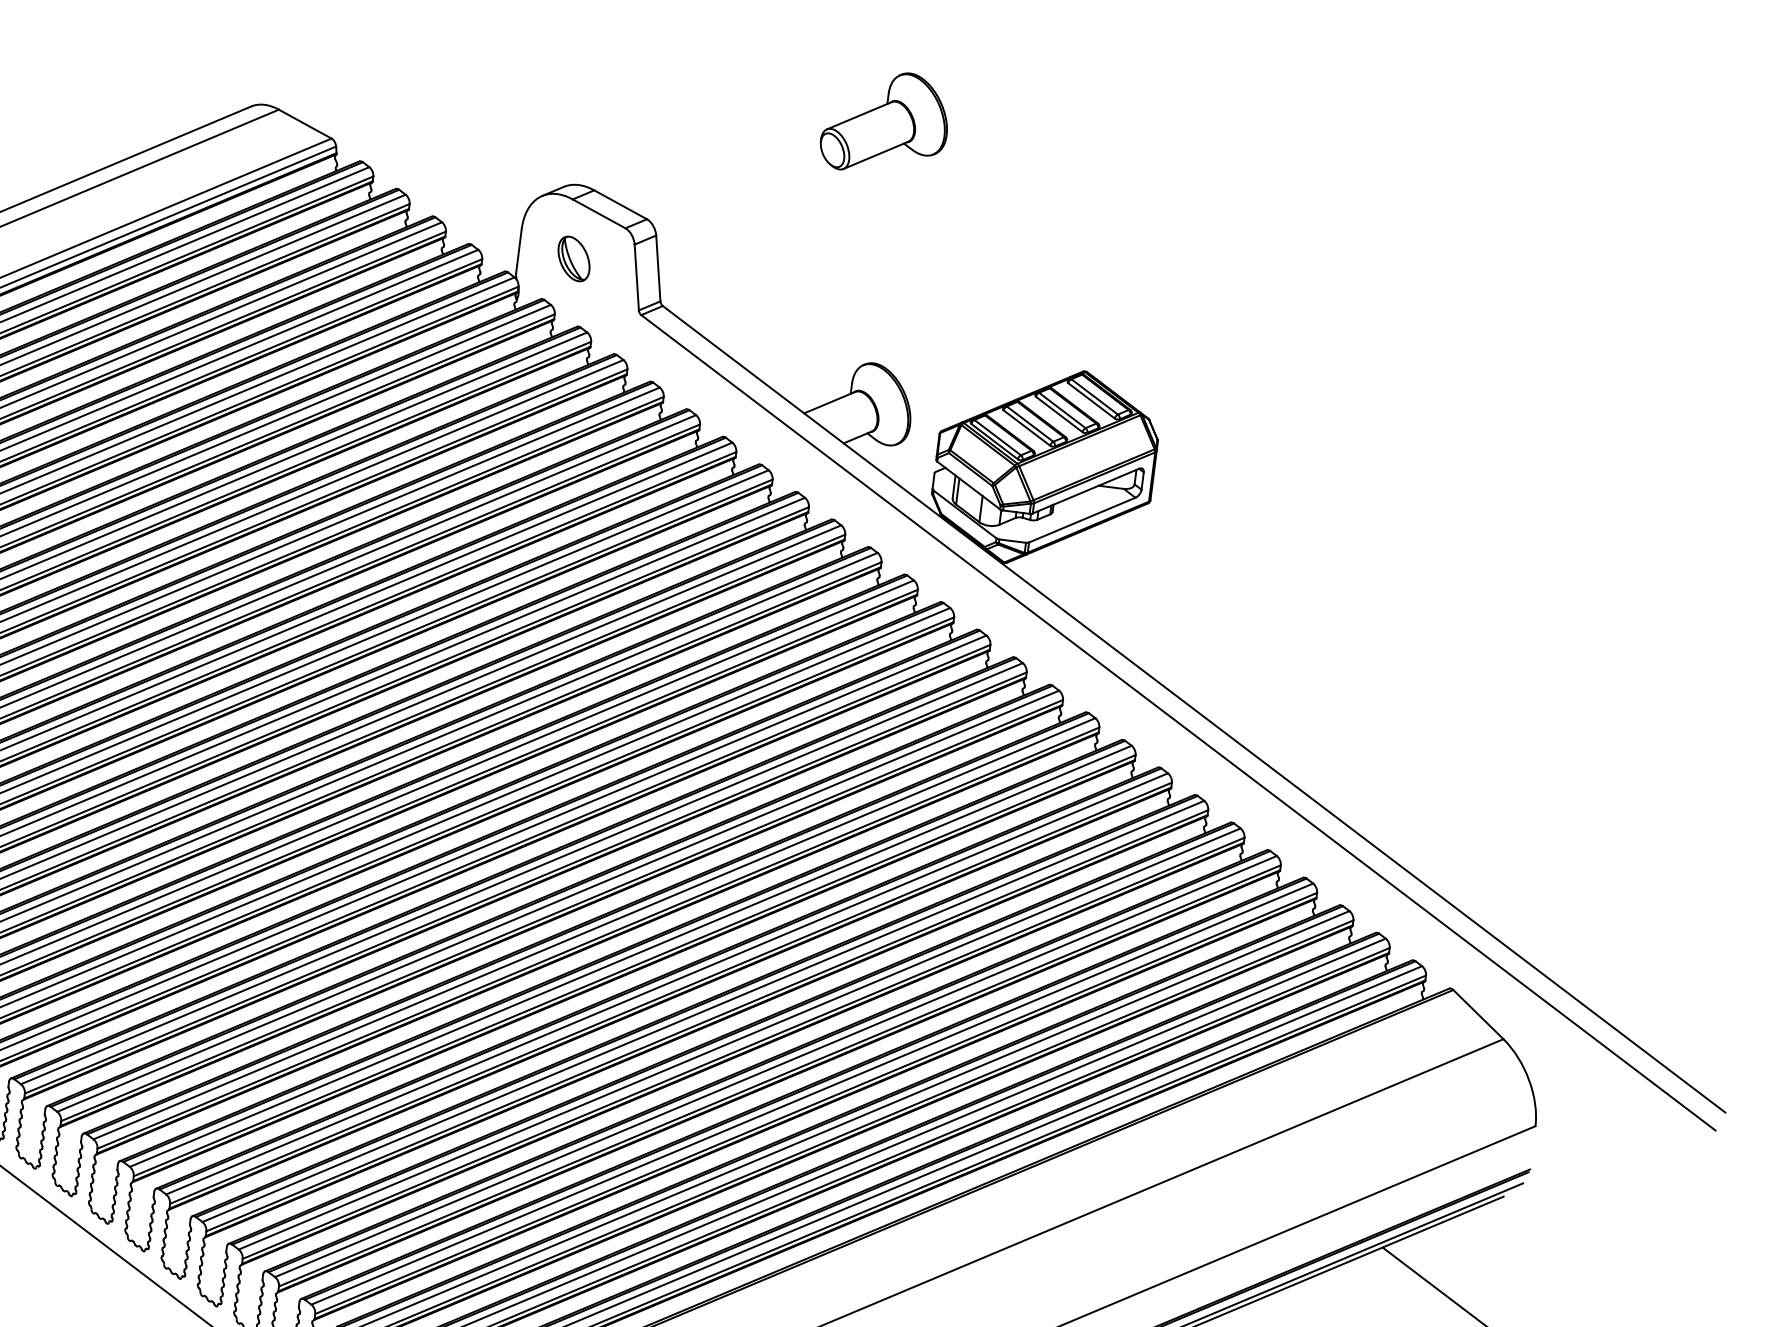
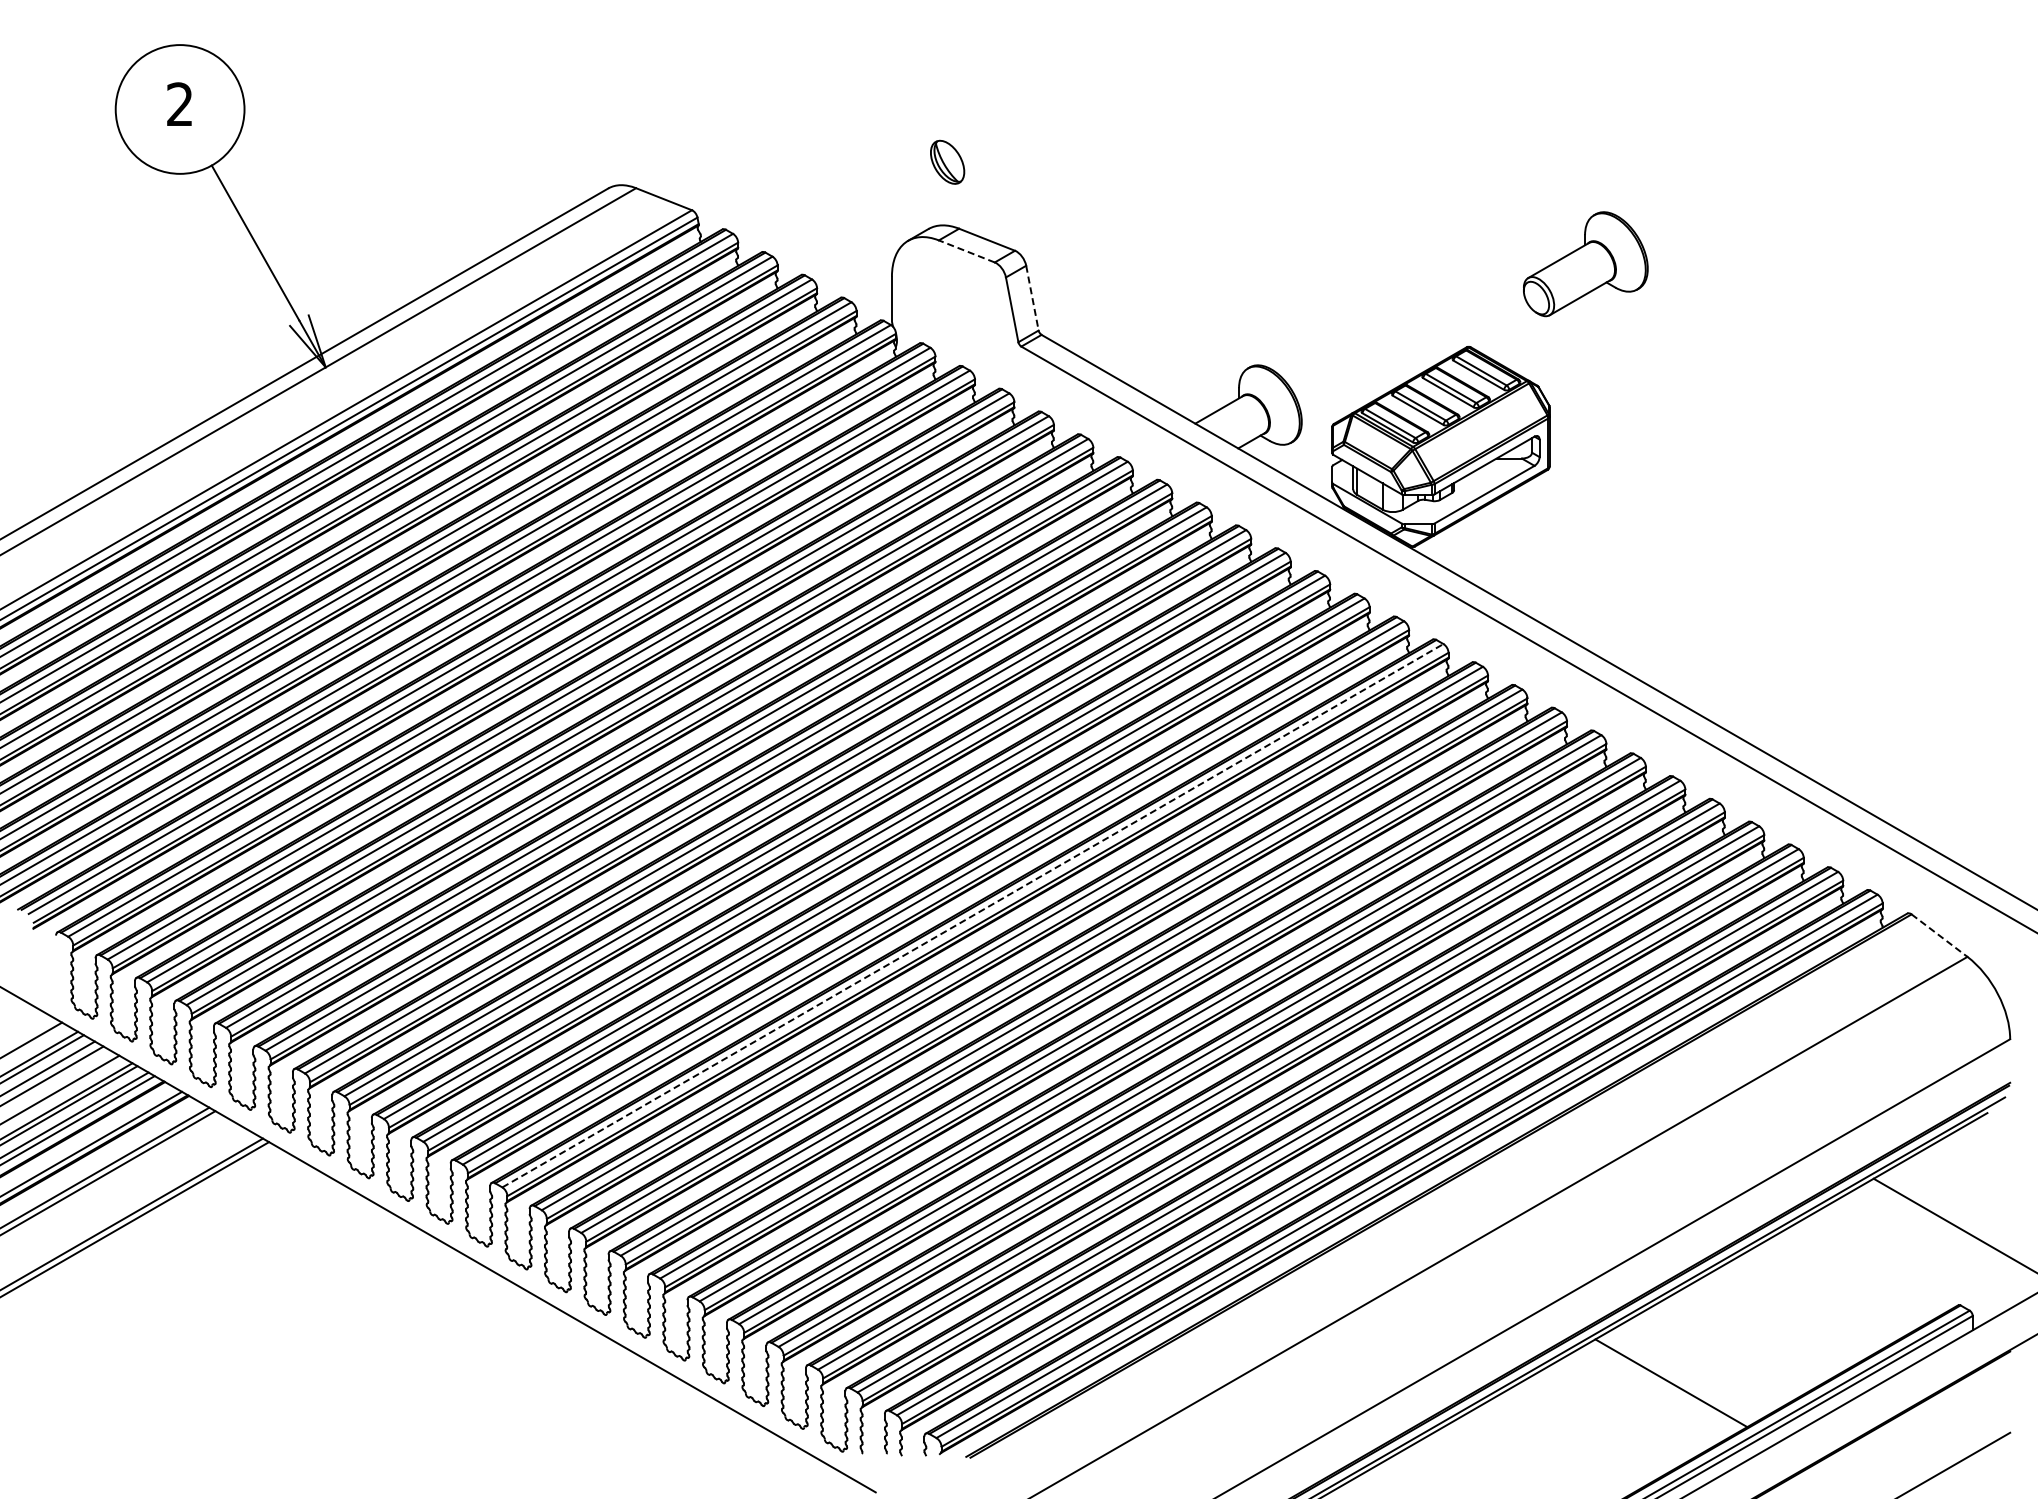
part: (885, 123) -> (1585, 264), moved
line: (598, 213) -> (966, 251), solid -> dashed
part: (574, 258) -> (947, 161), moved
line: (658, 268) -> (1032, 298), solid -> dashed
line: (522, 873) -> (973, 915), solid -> dashed
line: (1478, 1014) -> (1939, 935), solid -> dashed

